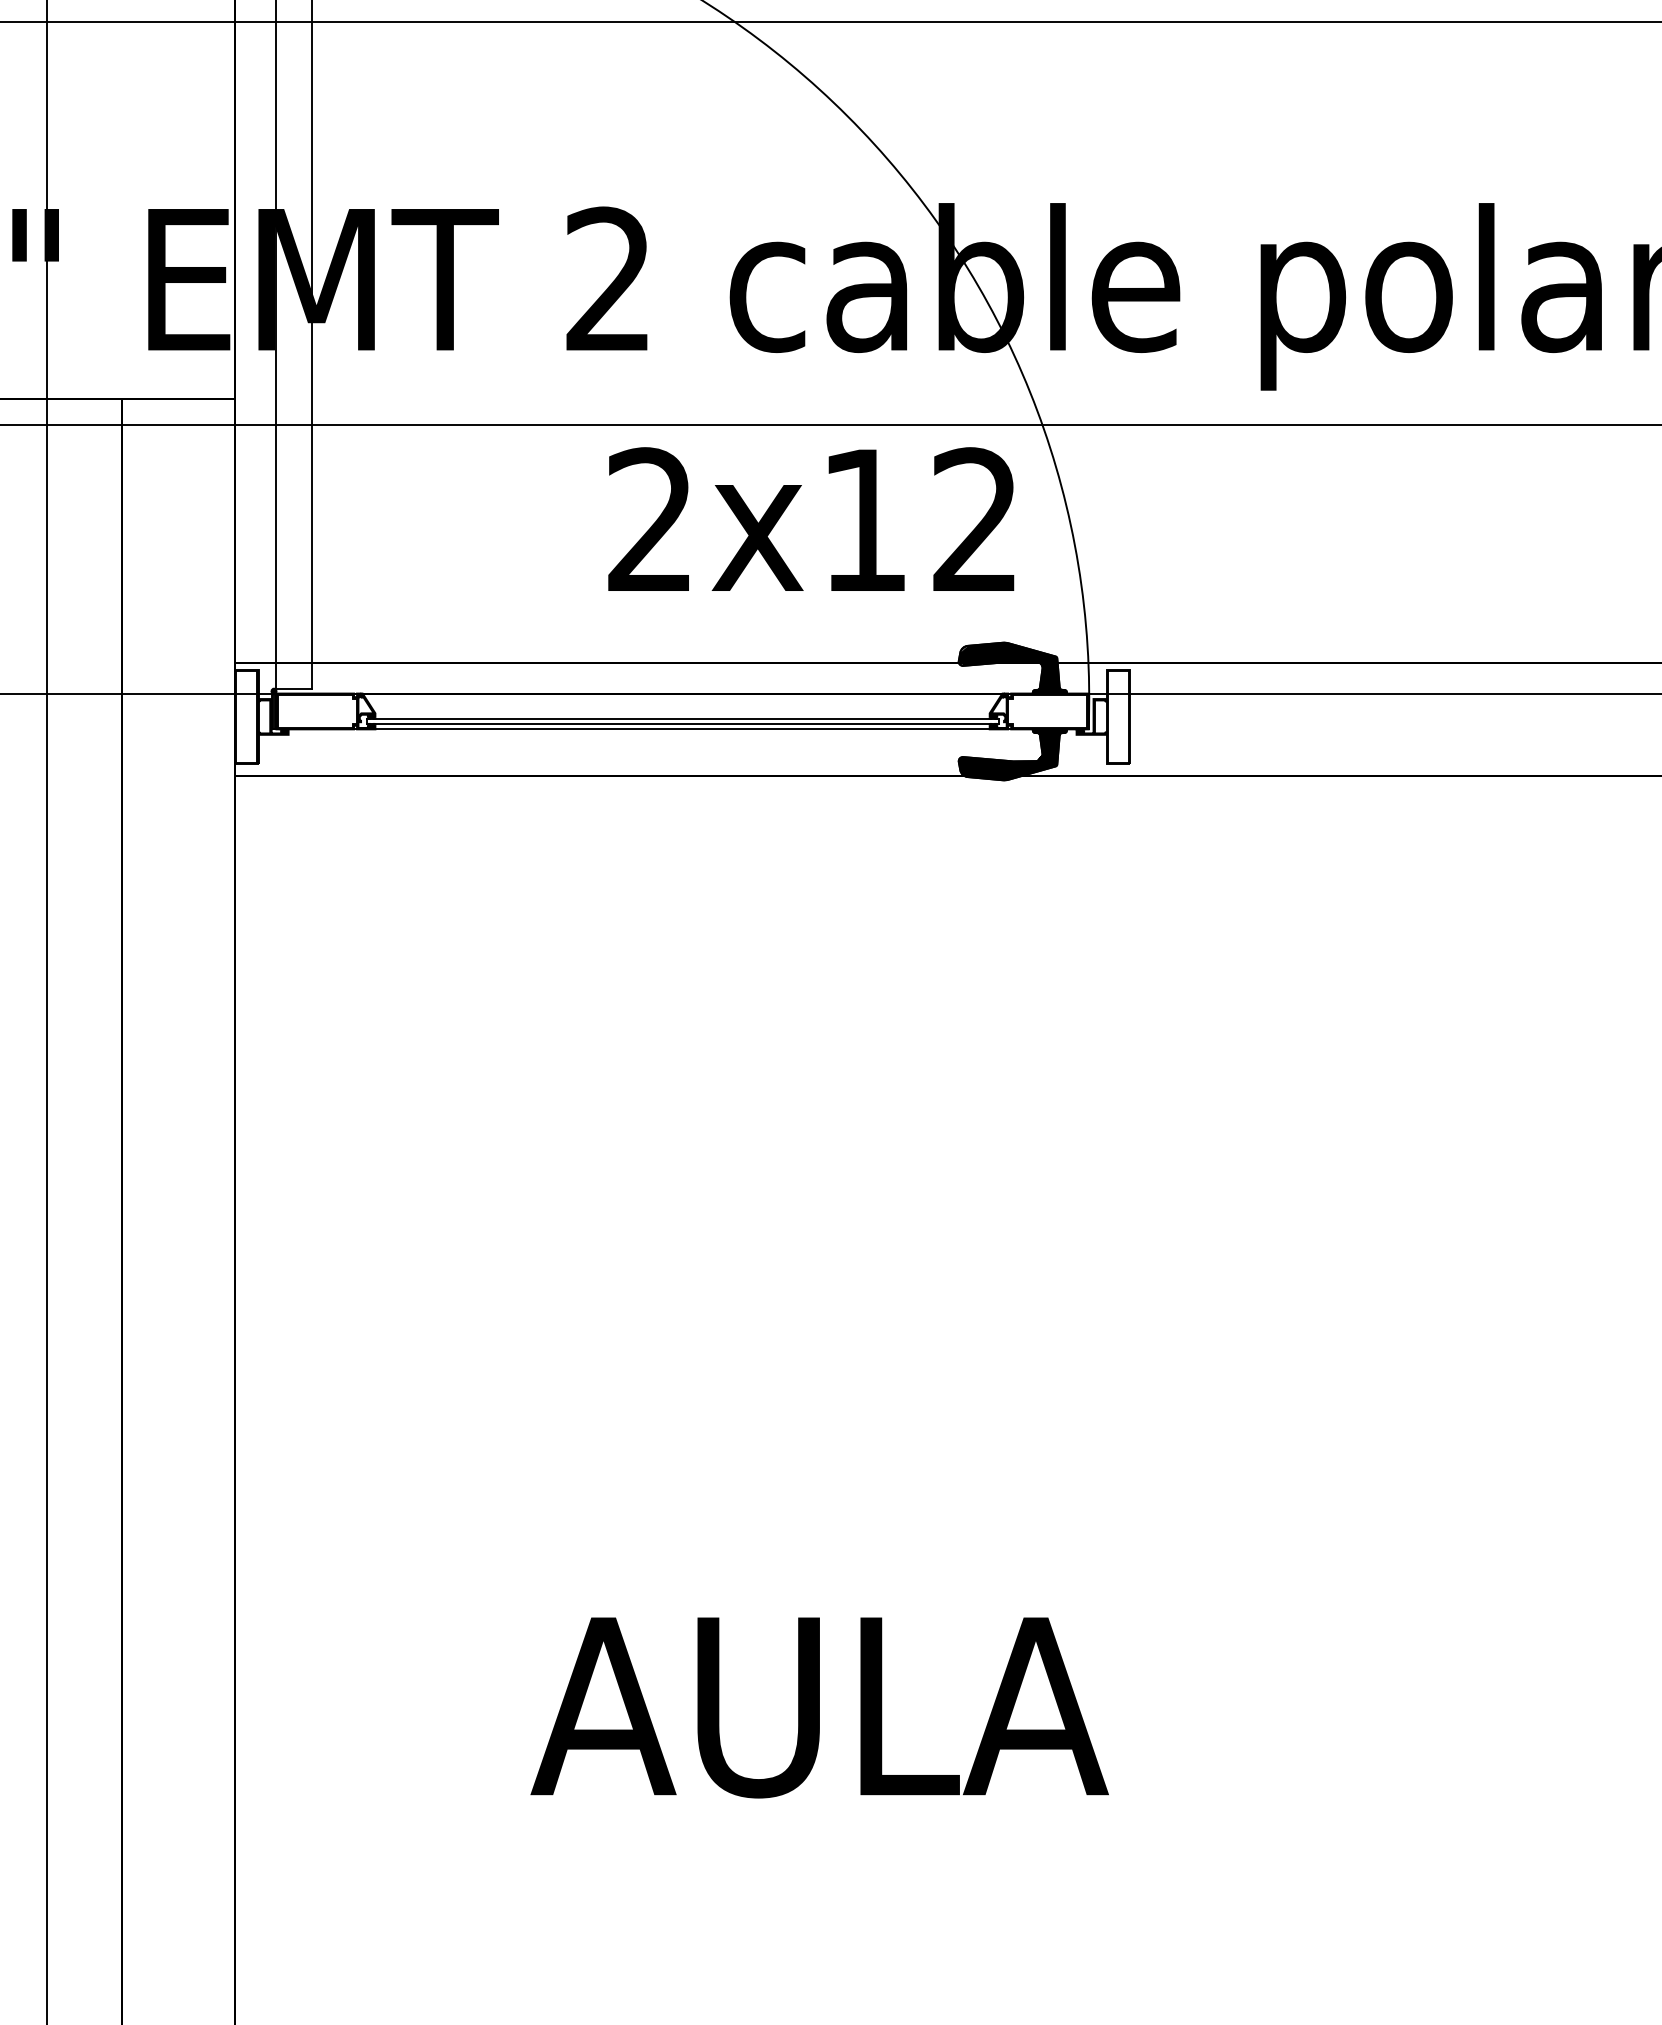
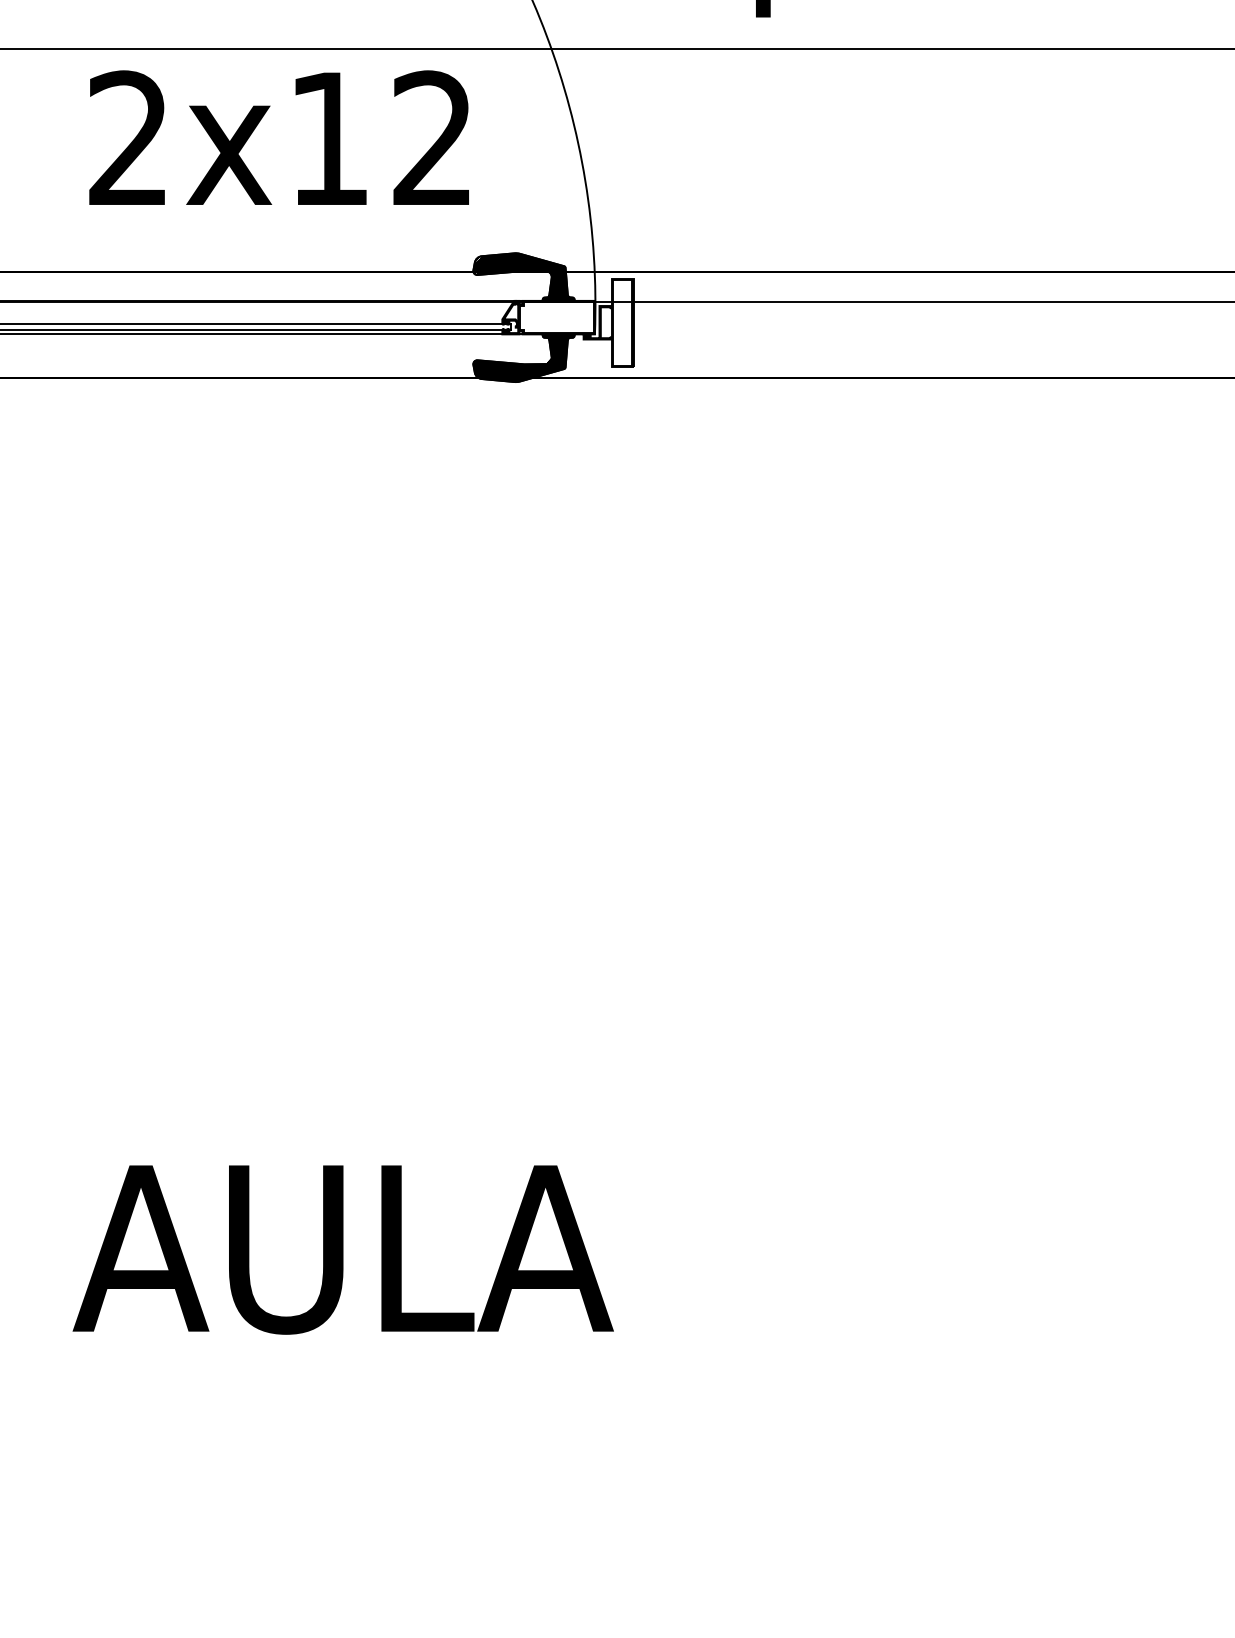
text: (811, 518) -> (279, 137), moved

